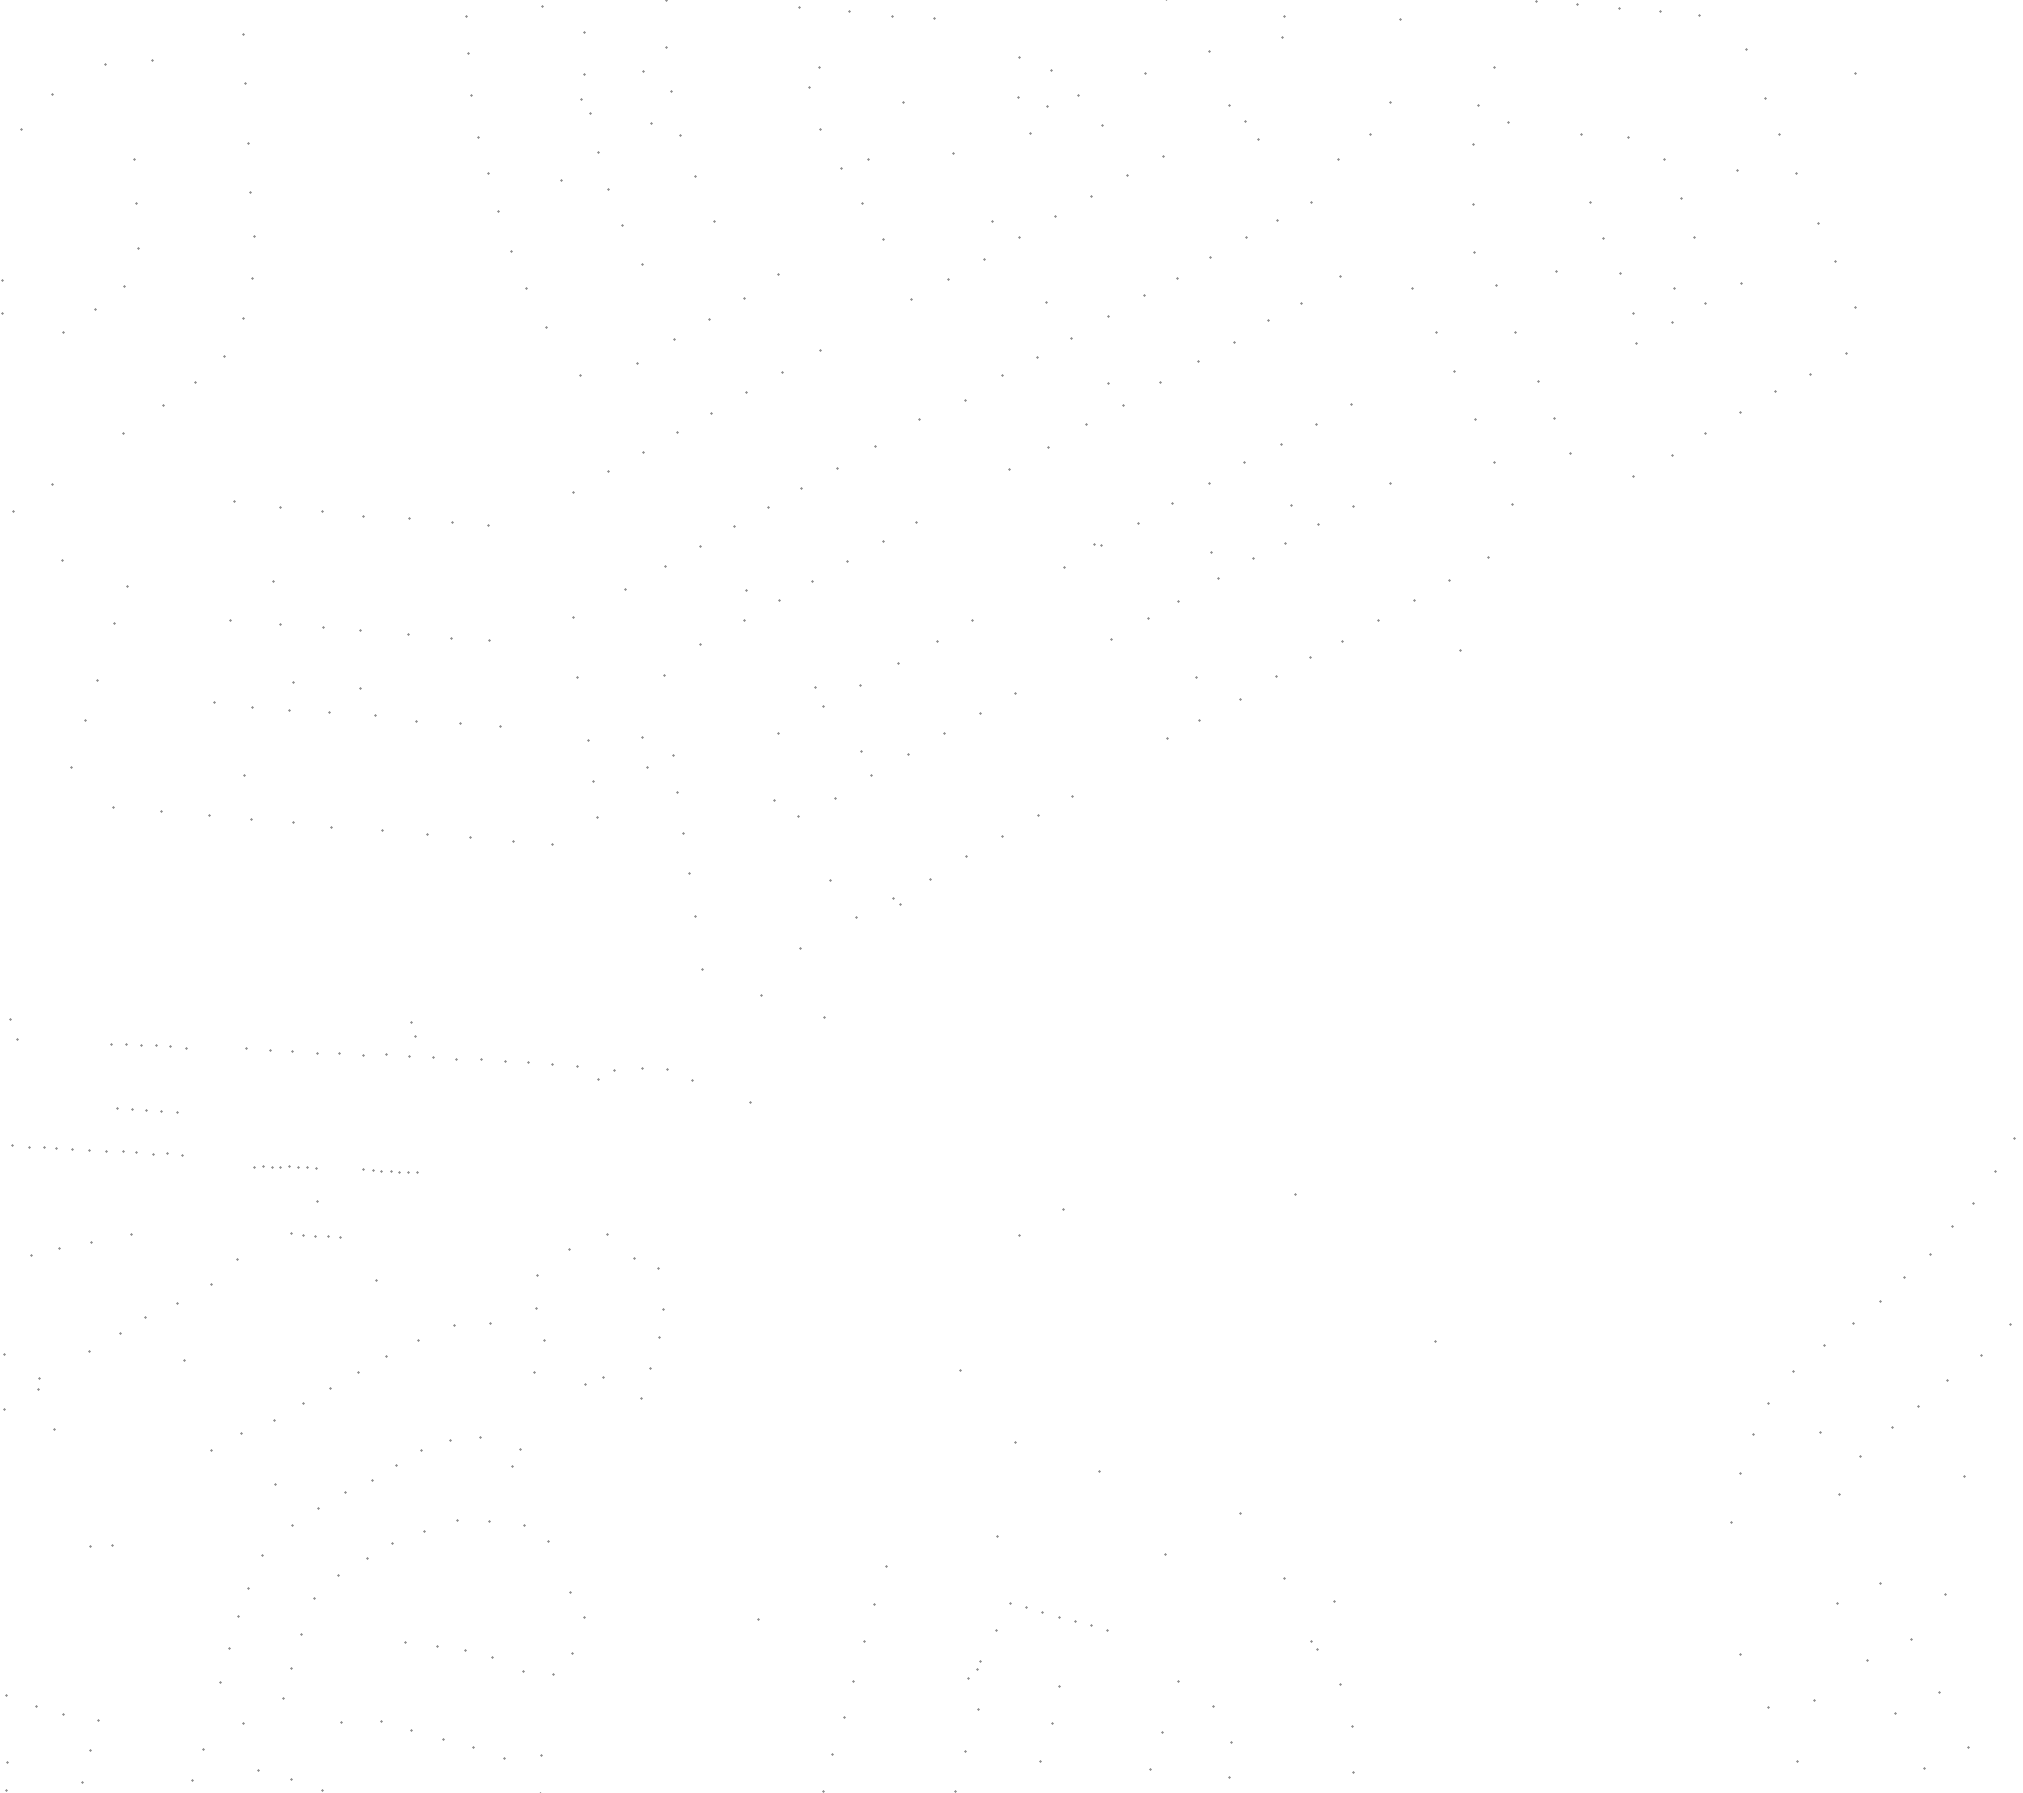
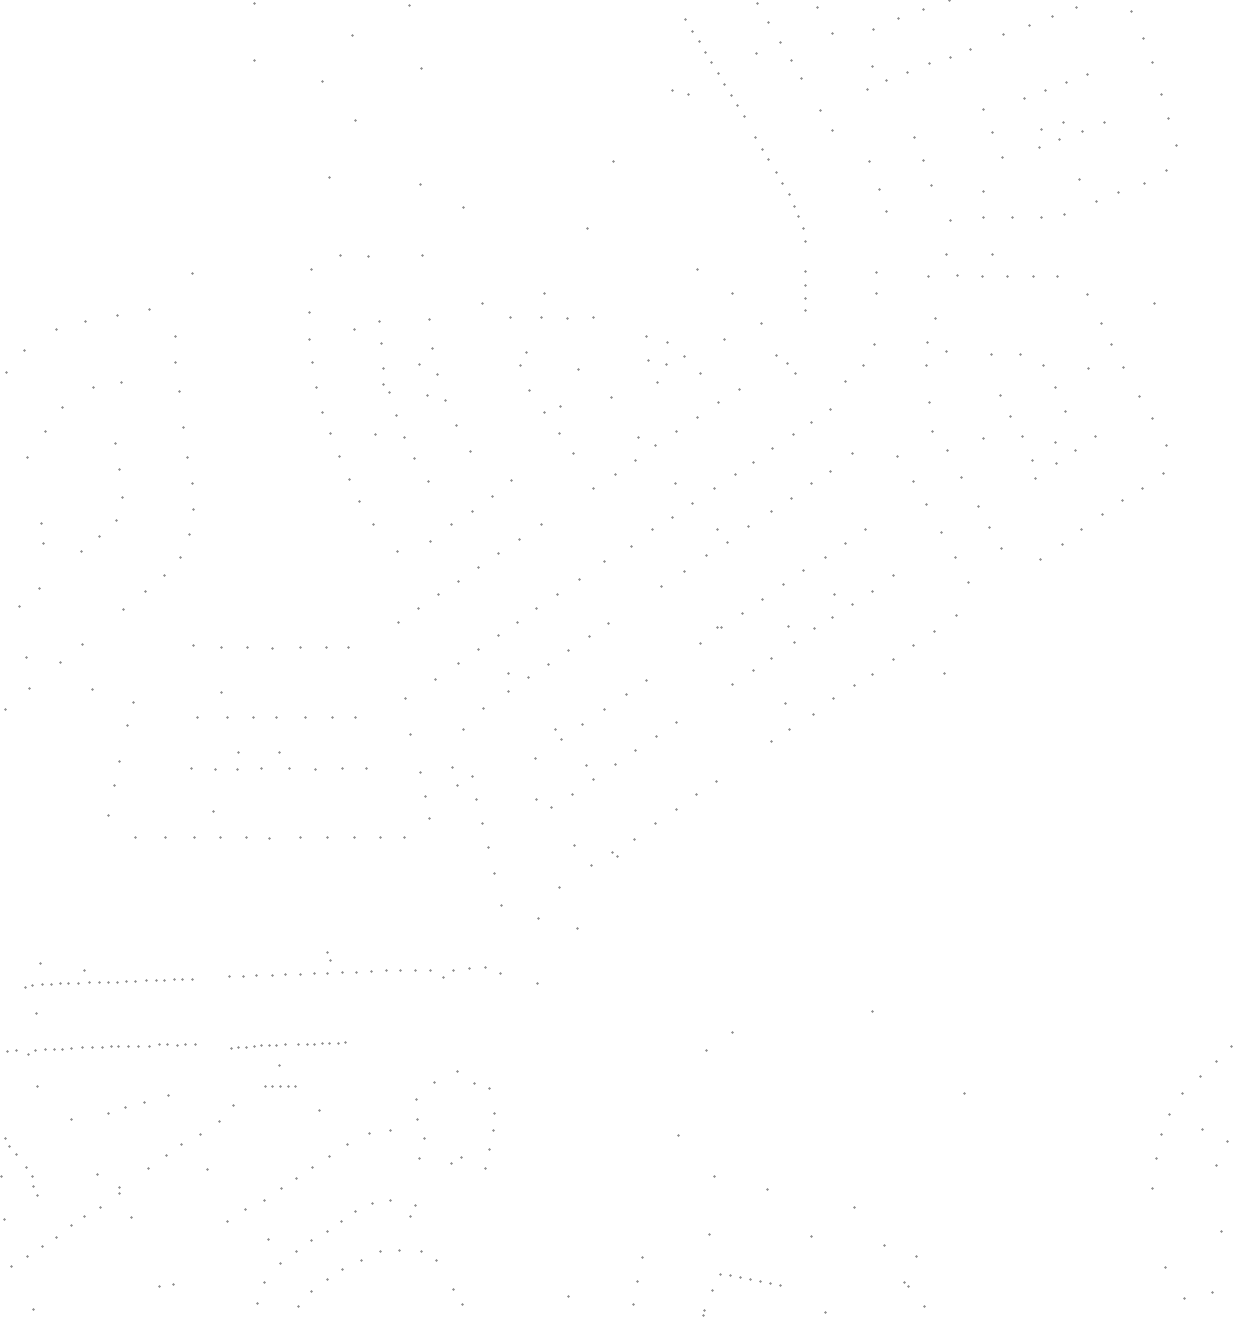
part: (147, 1109) -> (117, 981), moved
part: (285, 1167) -> (258, 1046), size x1.43
part: (389, 1171) -> (321, 1043), size x1.43

